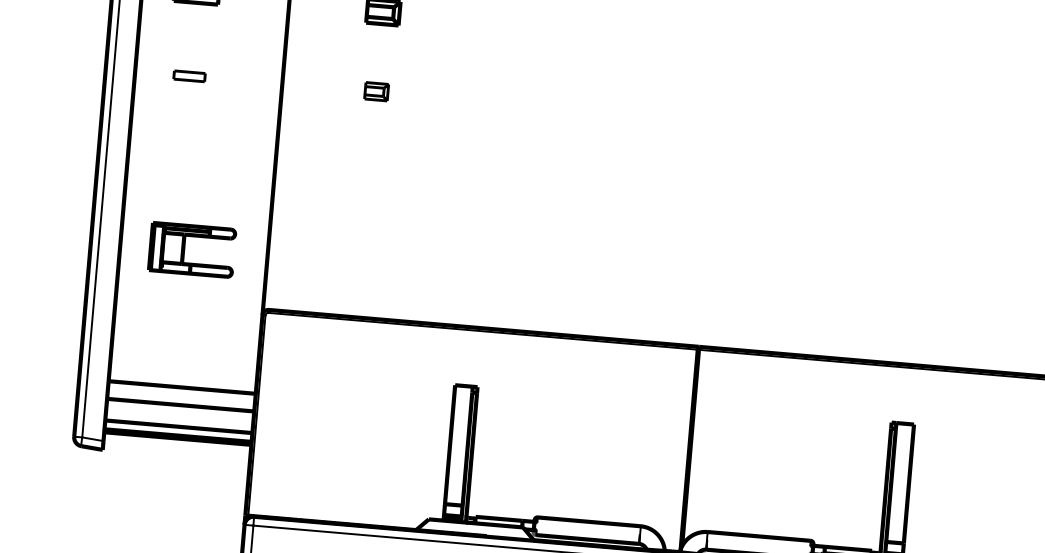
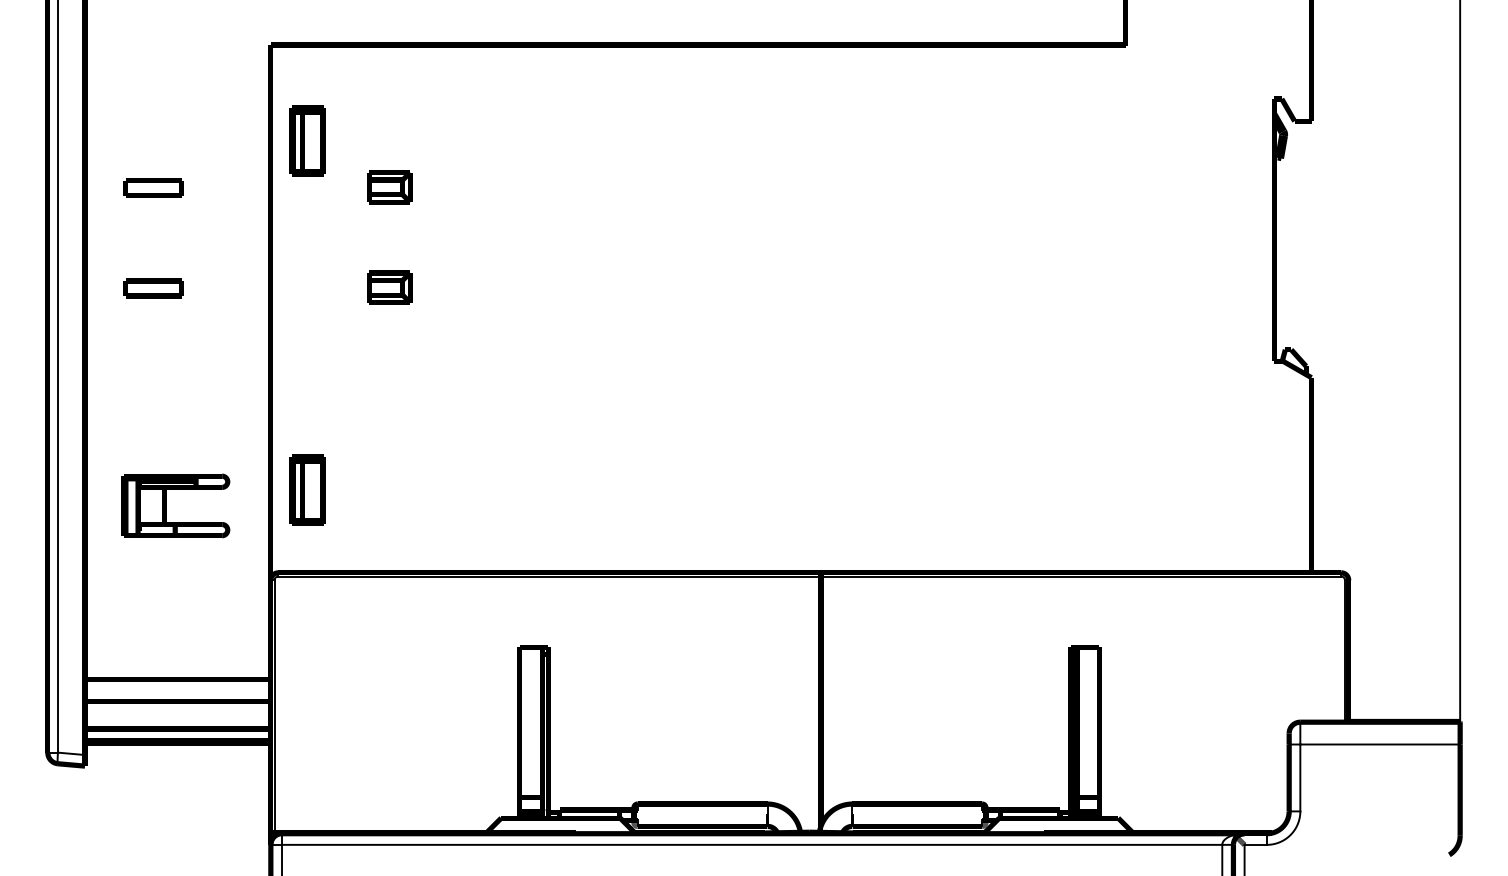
part: (189, 76) -> (153, 288), size x1.43
part: (376, 91) -> (389, 287), size x1.43
part: (297, 245) -> (307, 489), added

